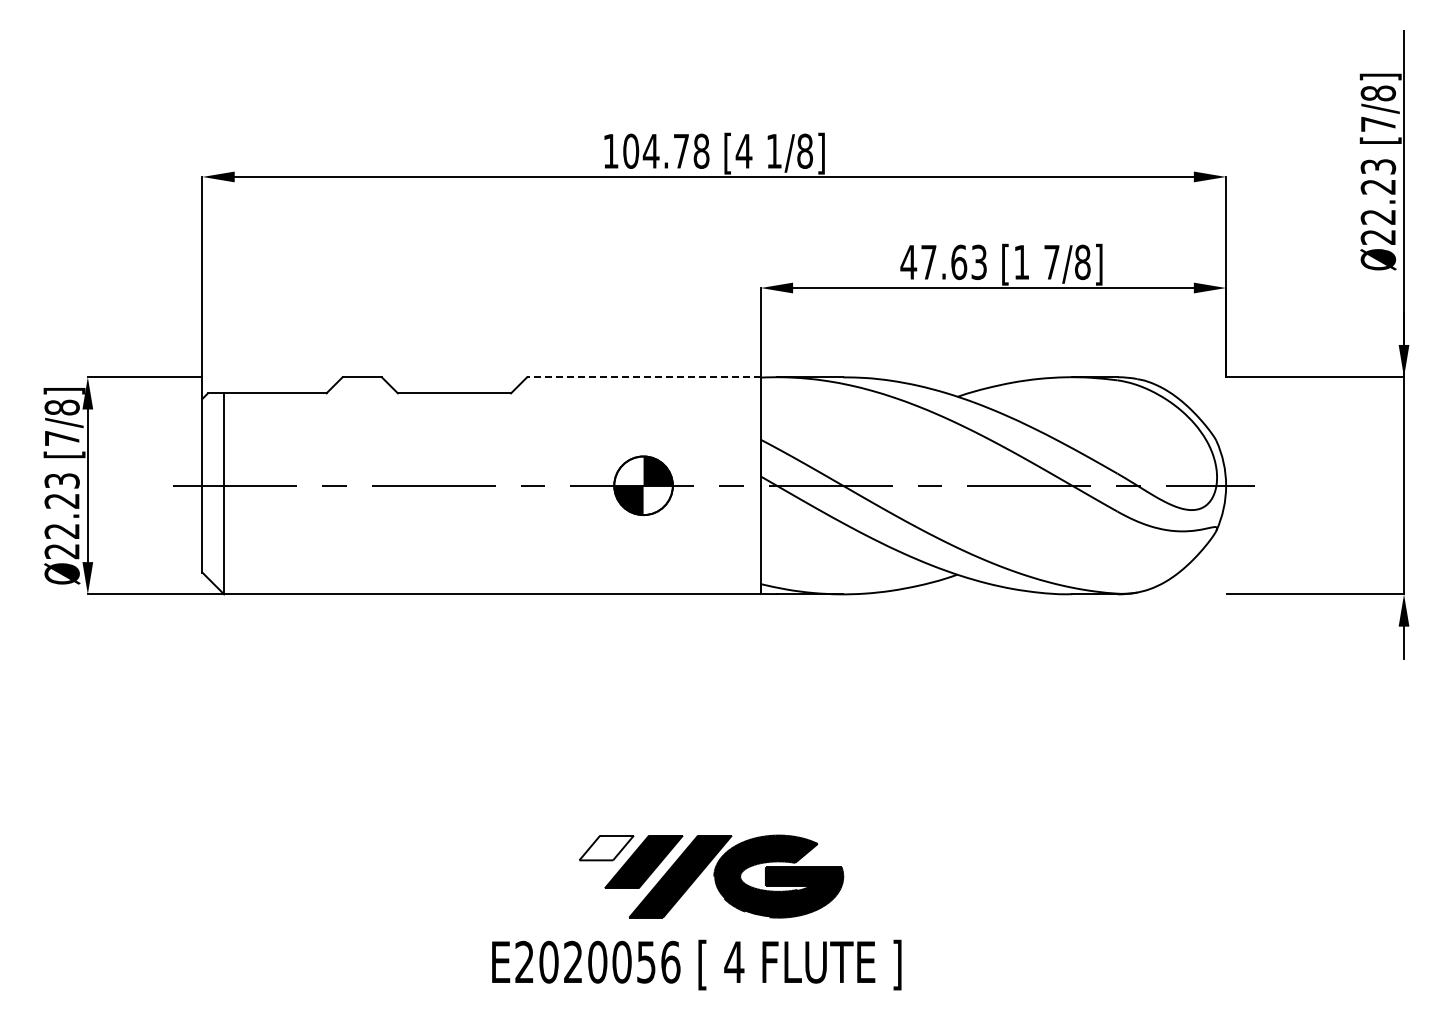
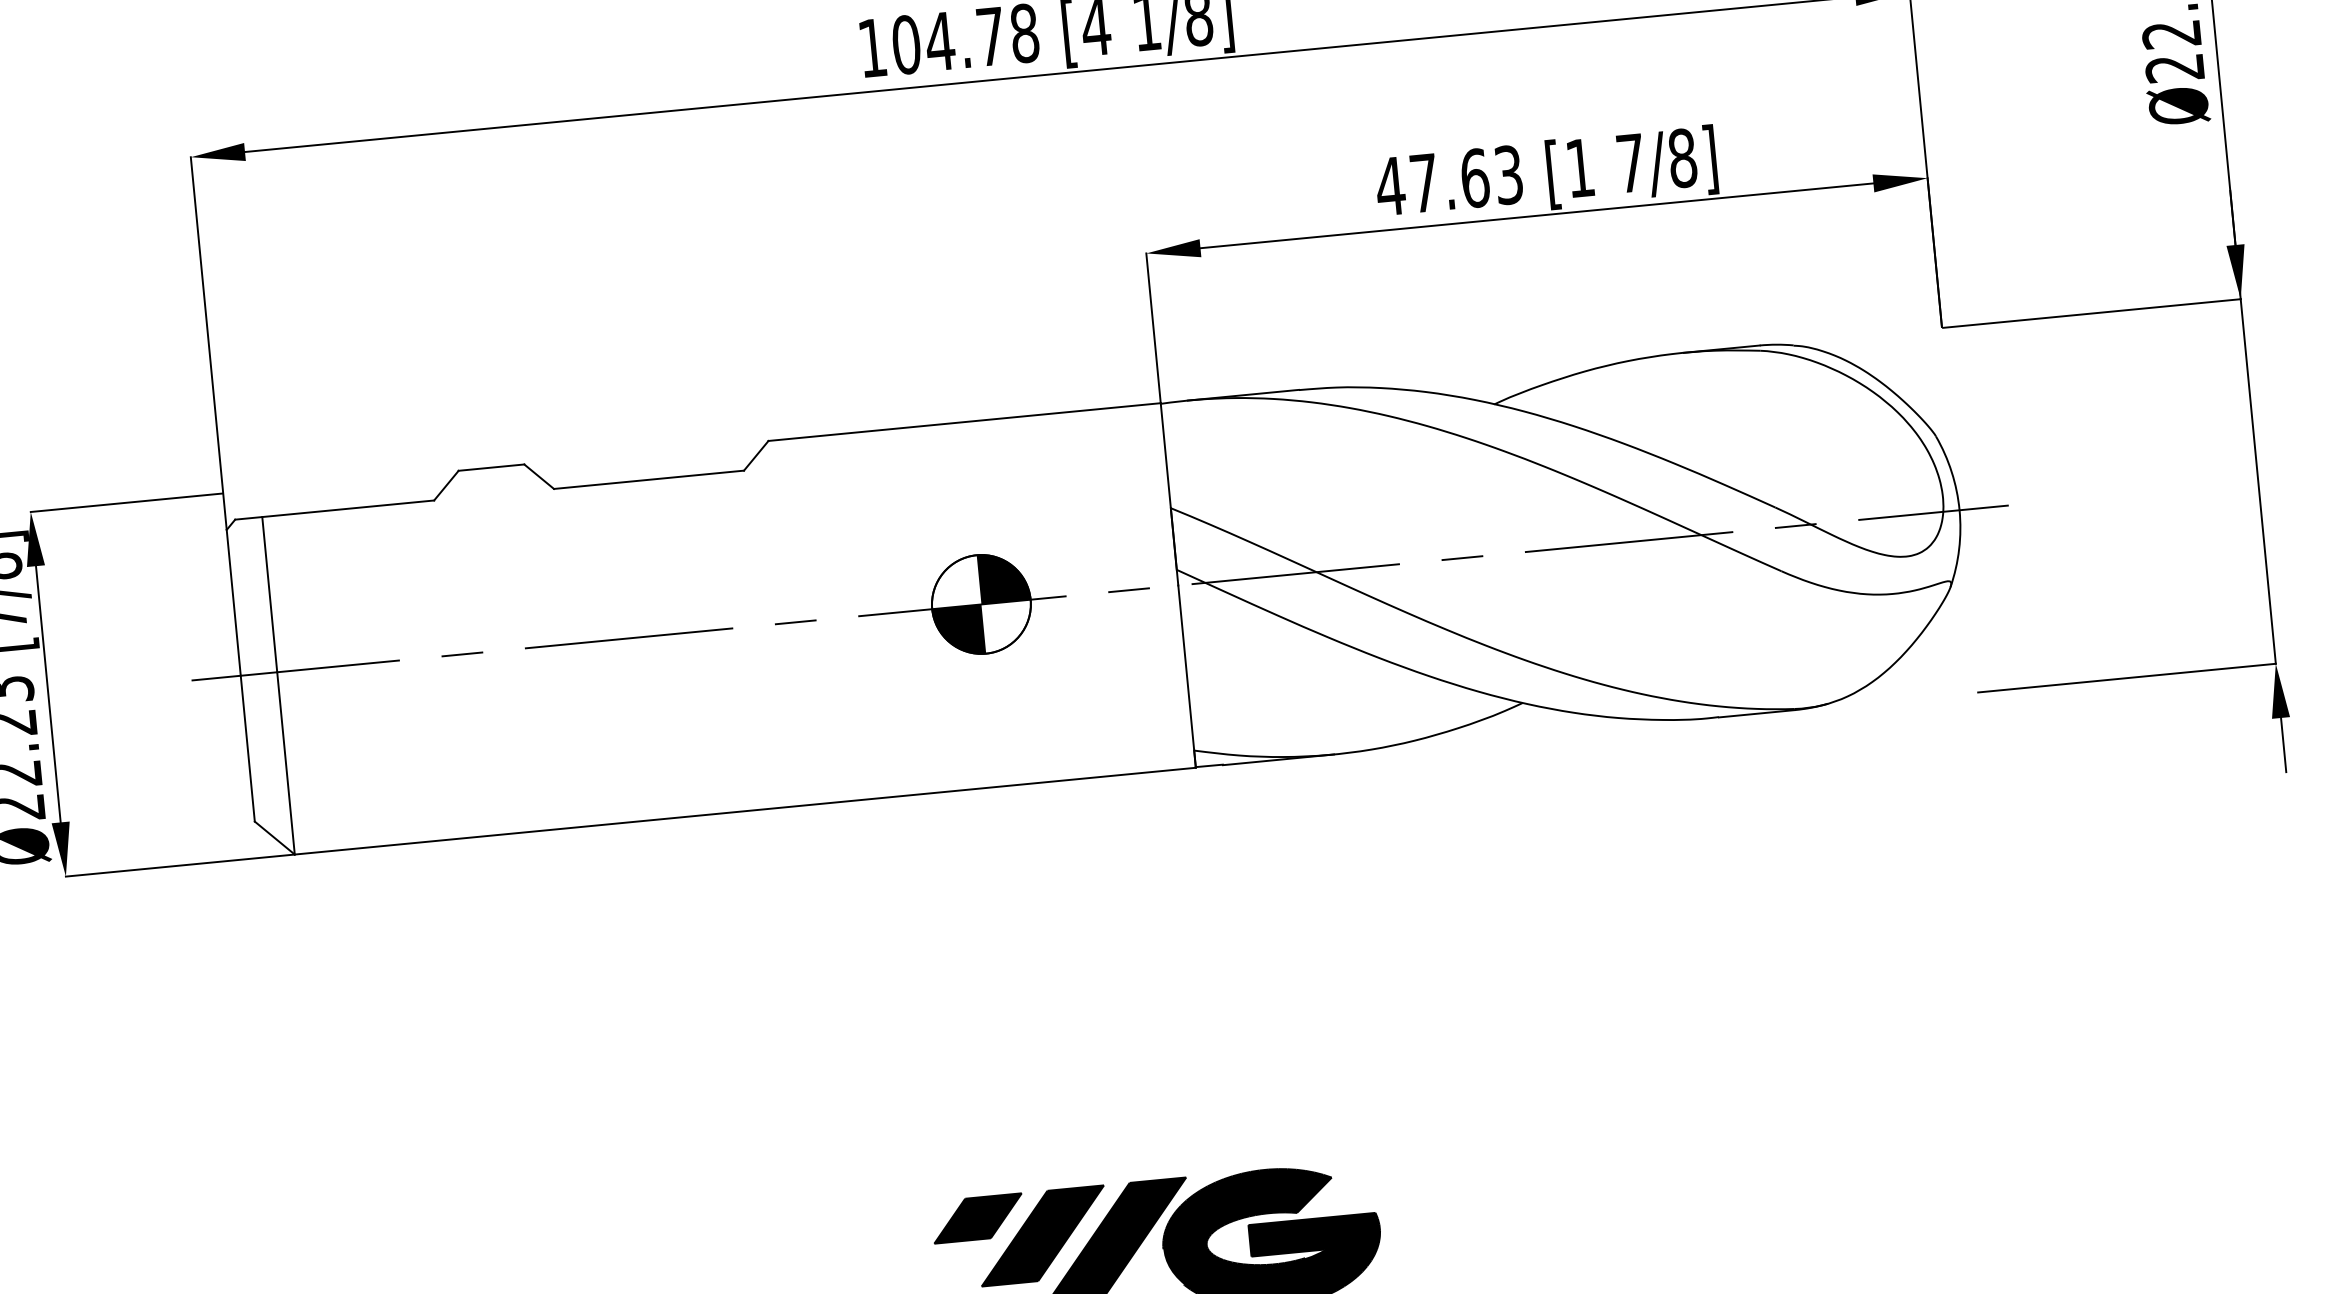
line: (644, 377) -> (965, 422), dashed -> solid
fill: (606, 847) -> (977, 1217), added

